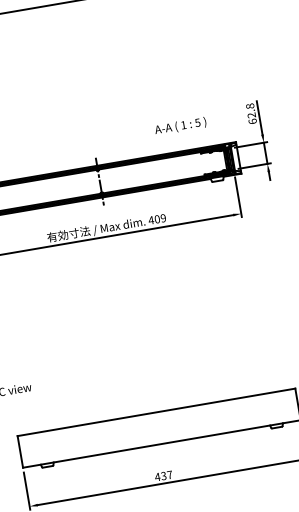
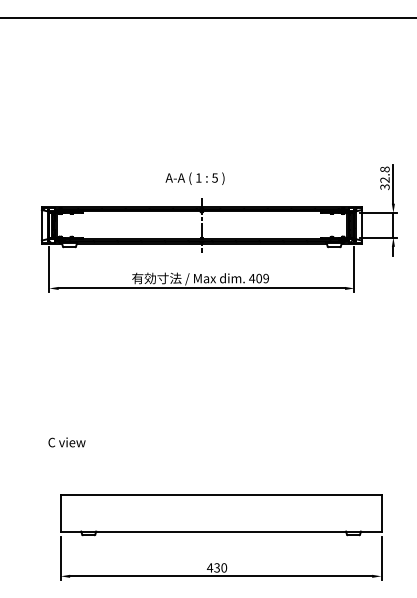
text: (252, 121) -> (384, 187), 62.8 -> 32.8
text: (180, 126) -> (194, 178), moved
text: (170, 474) -> (224, 567), 437 -> 430

